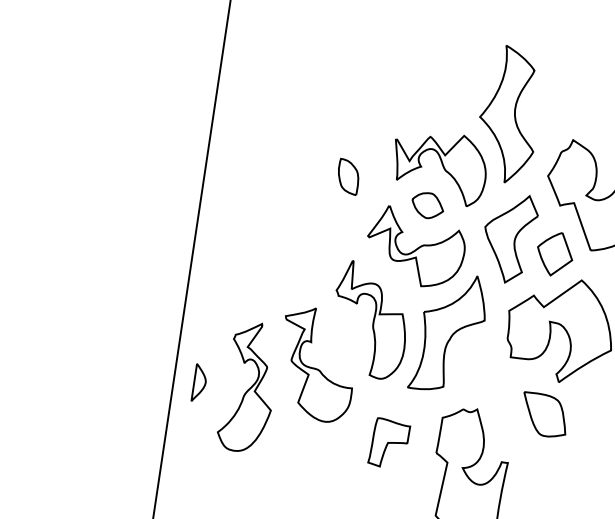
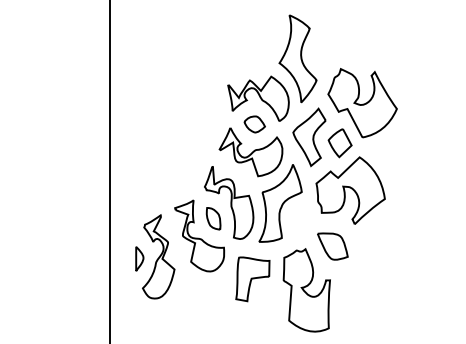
part: (348, 176) -> (213, 218), moved
part: (199, 382) -> (139, 258), moved
part: (544, 415) -> (332, 246), moved
part: (388, 443) -> (252, 279), size x1.43

